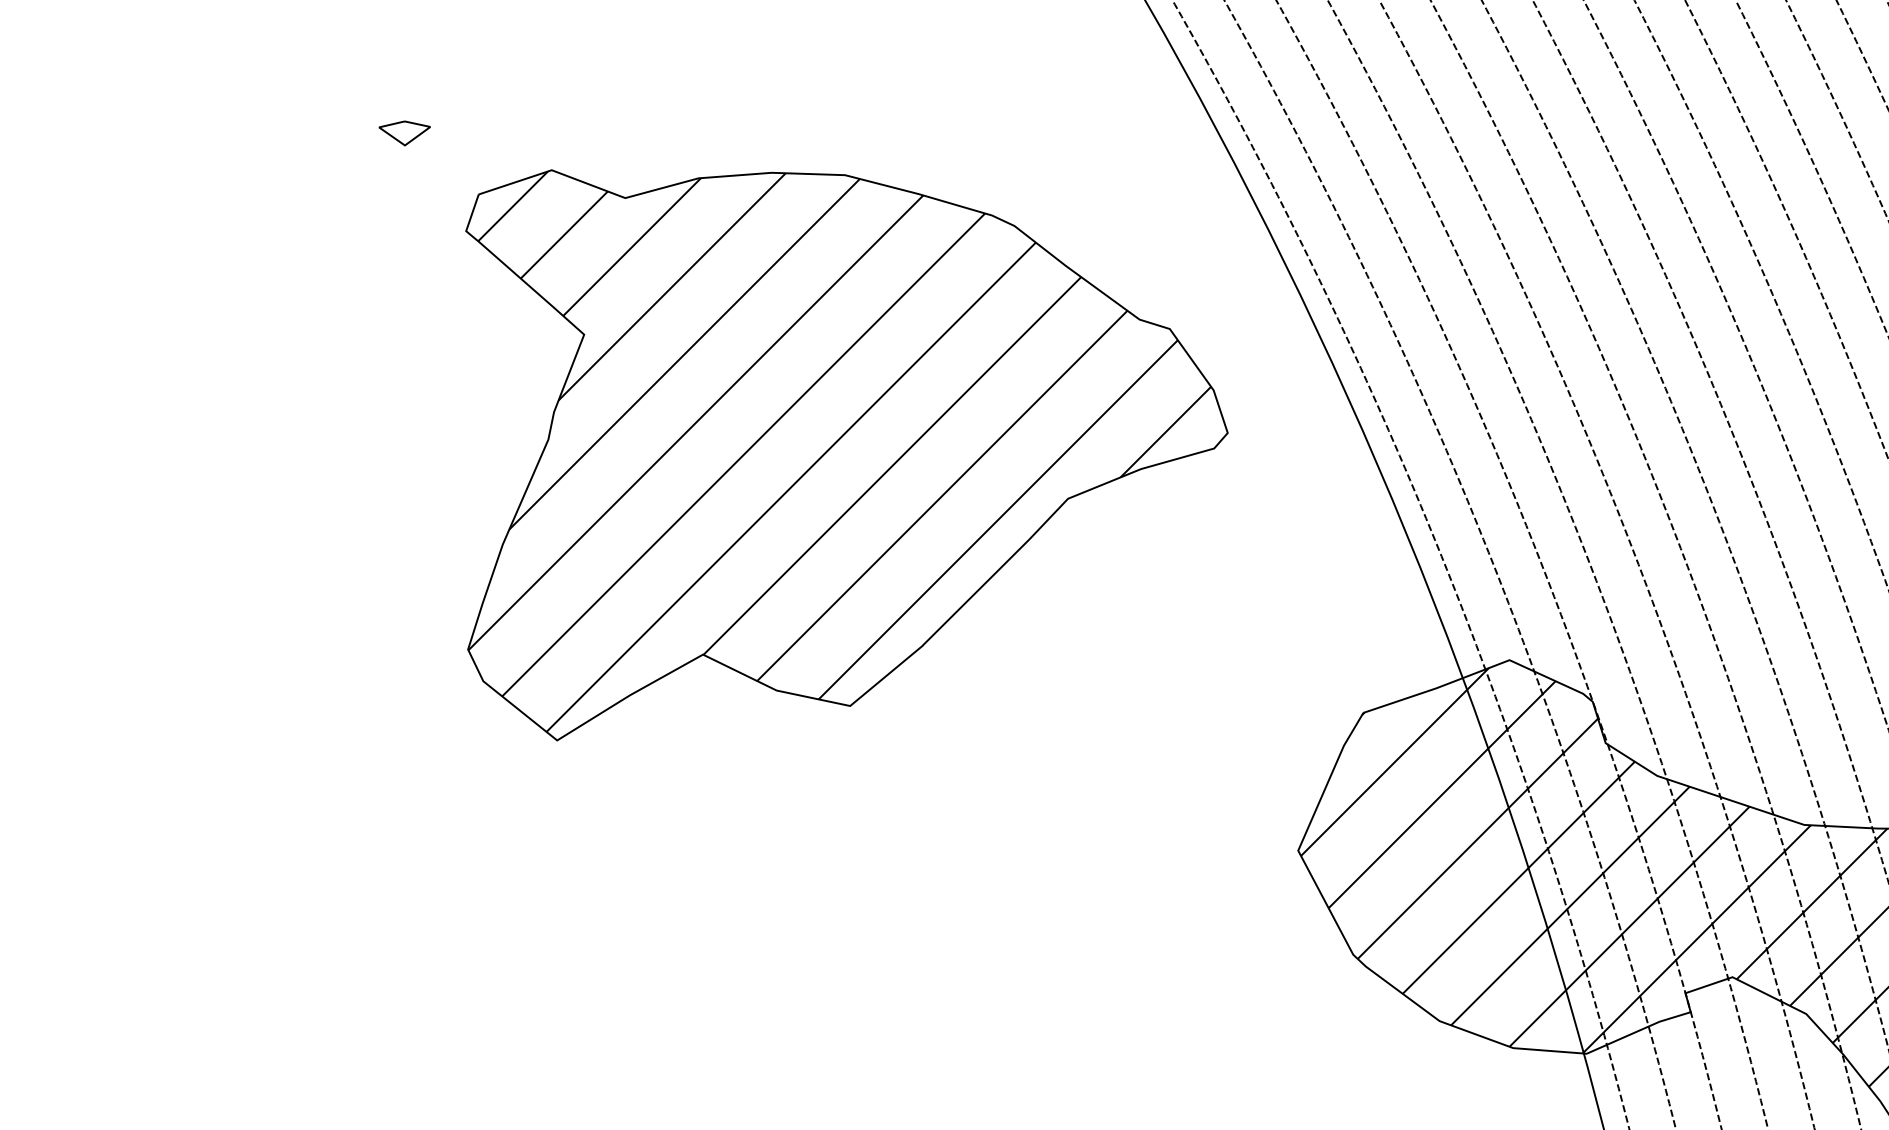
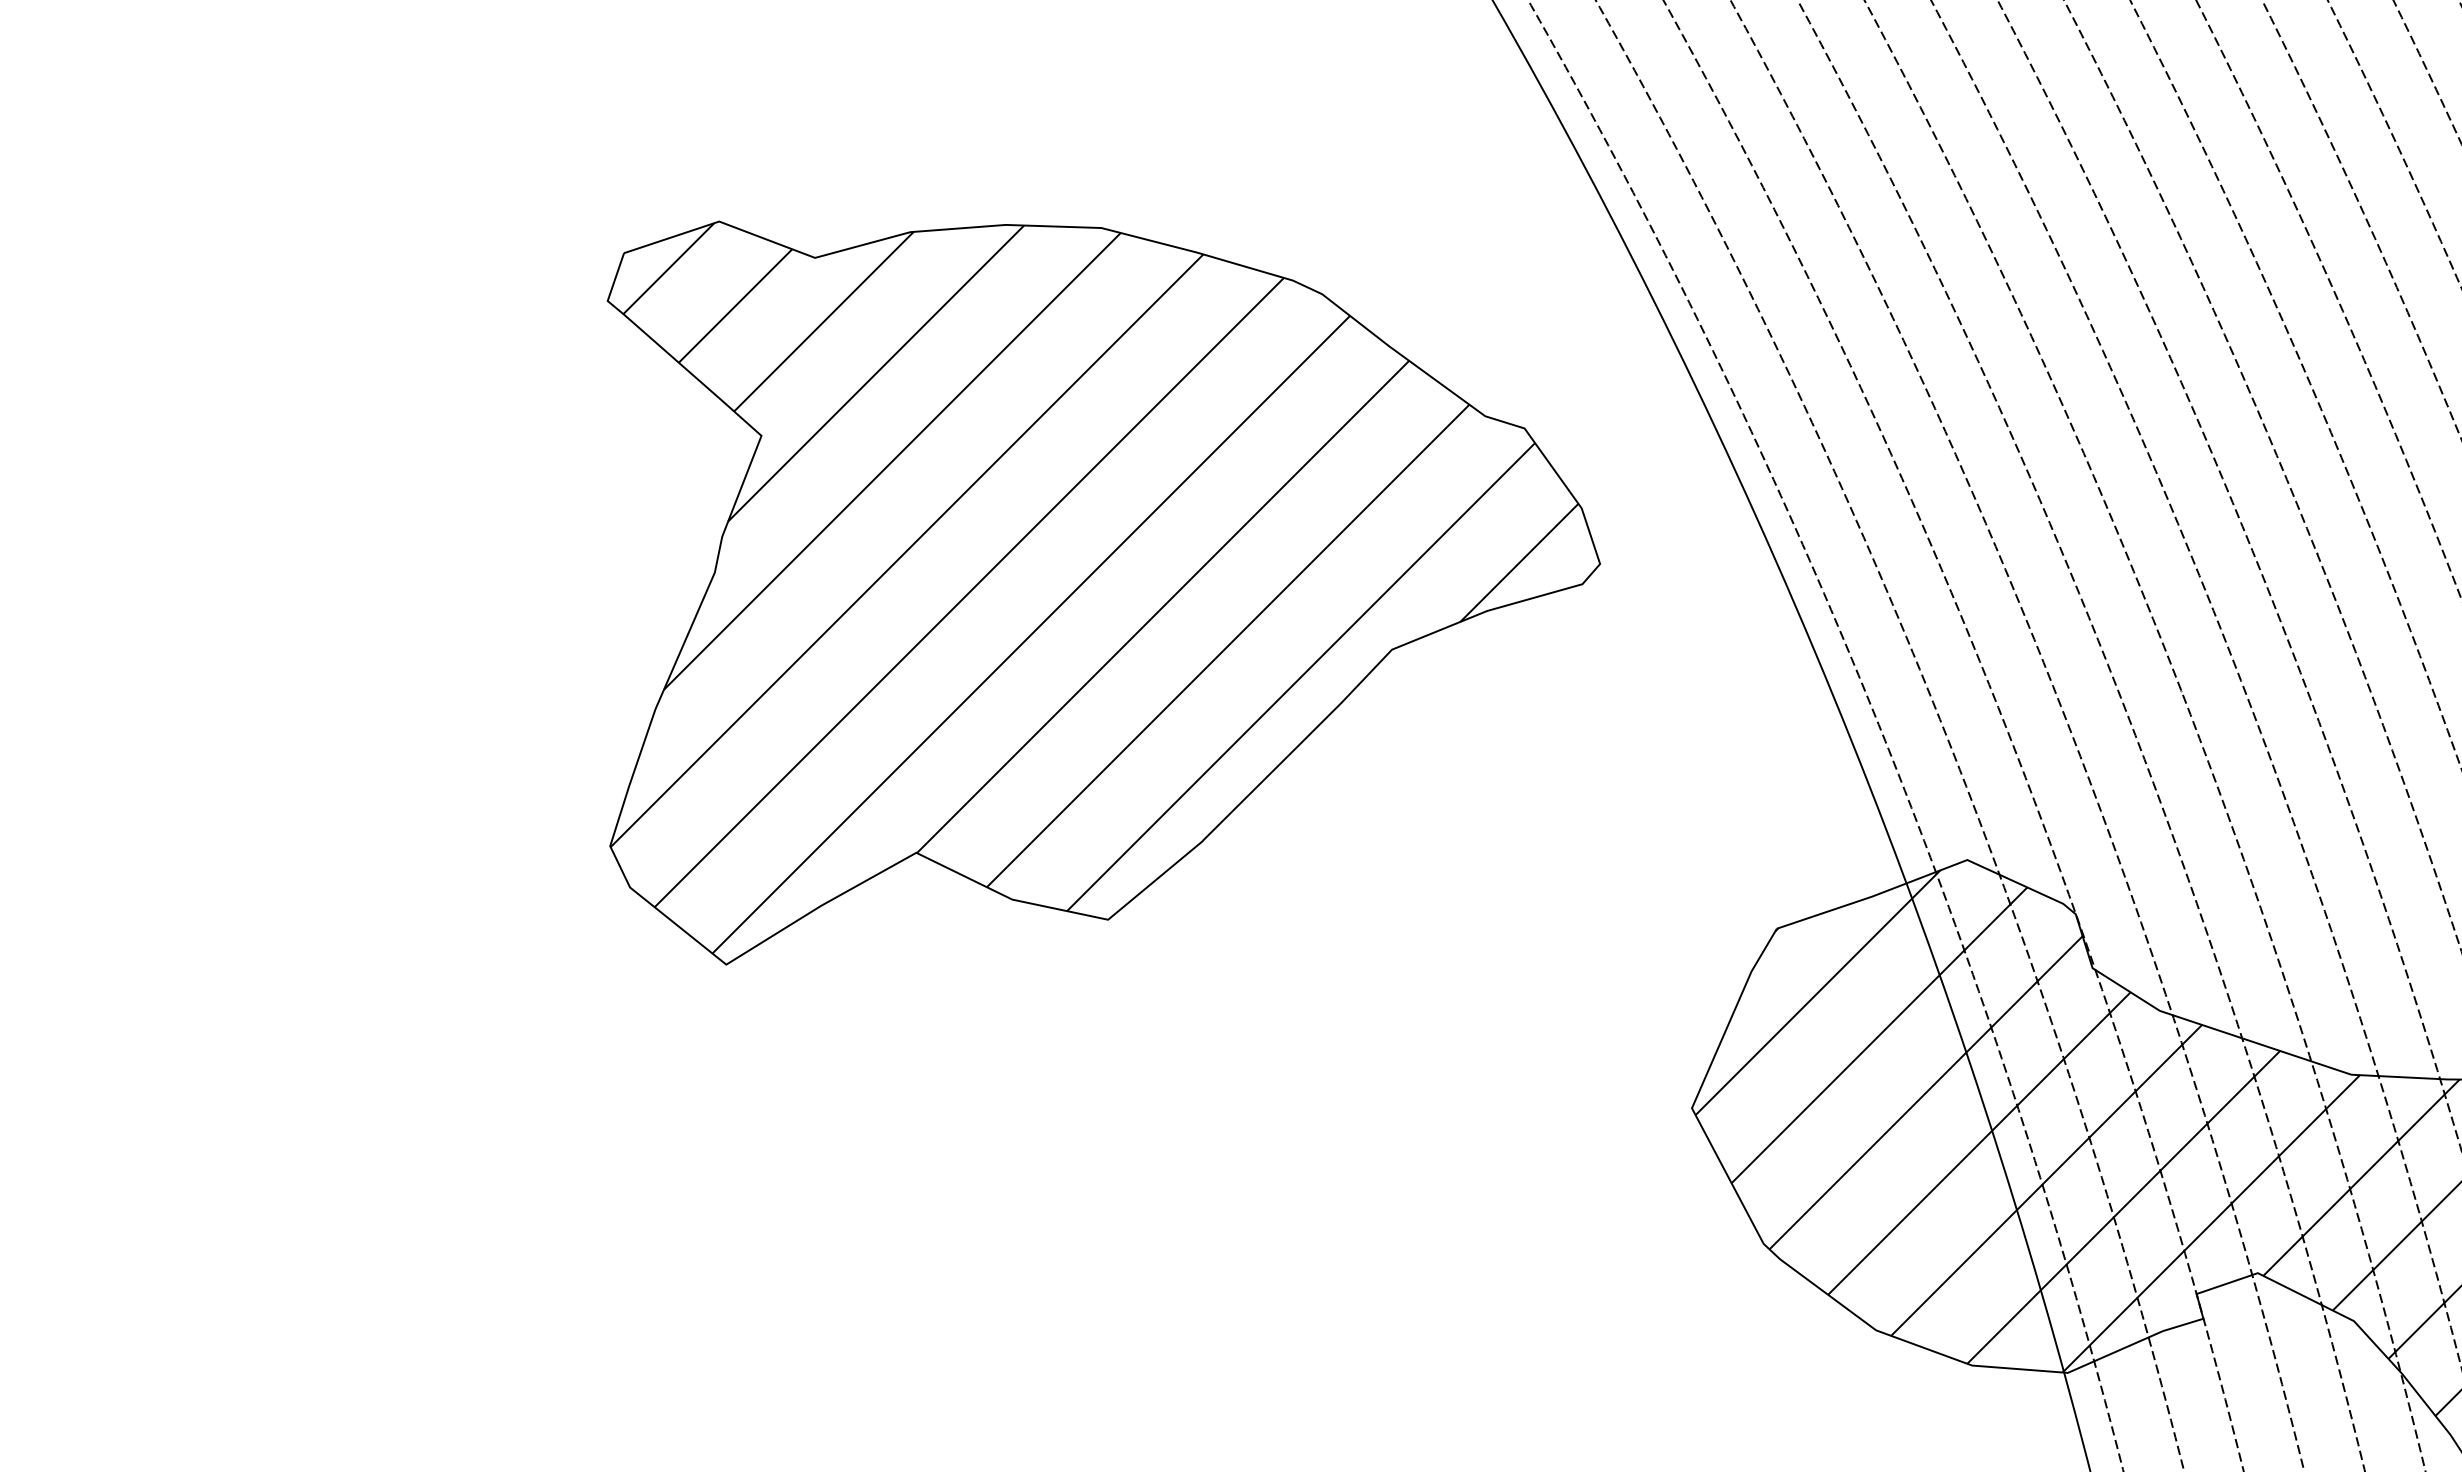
part: (404, 133) -> (527, 173), removed

